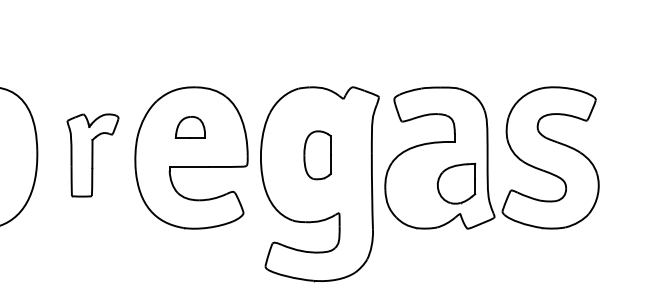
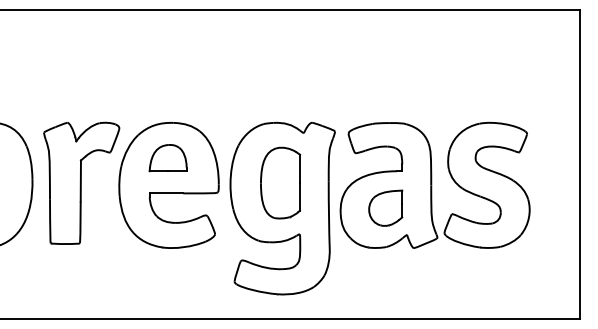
part: (189, 127) -> (167, 158), size x1.43
part: (92, 154) -> (81, 182), size x1.67
part: (317, 154) -> (280, 182), size x1.67
part: (456, 182) -> (385, 207), moved

